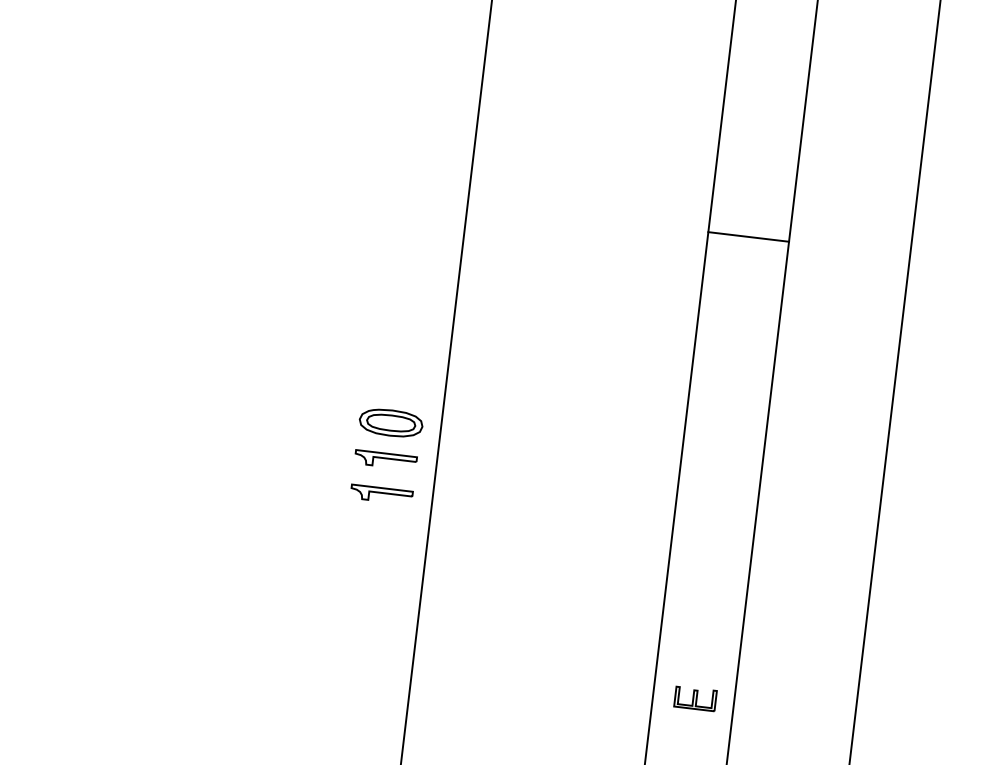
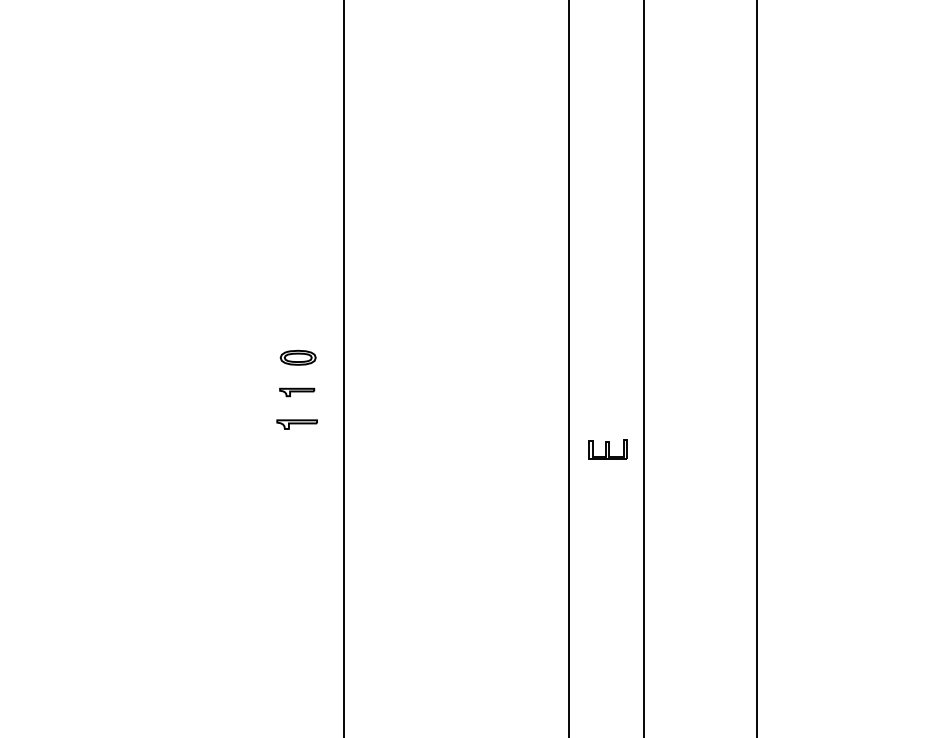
line: (748, 237) -> (606, 147), removed
part: (391, 422) -> (298, 357), size x0.6
part: (385, 460) -> (296, 392), size x0.6
part: (380, 494) -> (296, 424), size x0.7
part: (694, 698) -> (607, 449), moved

